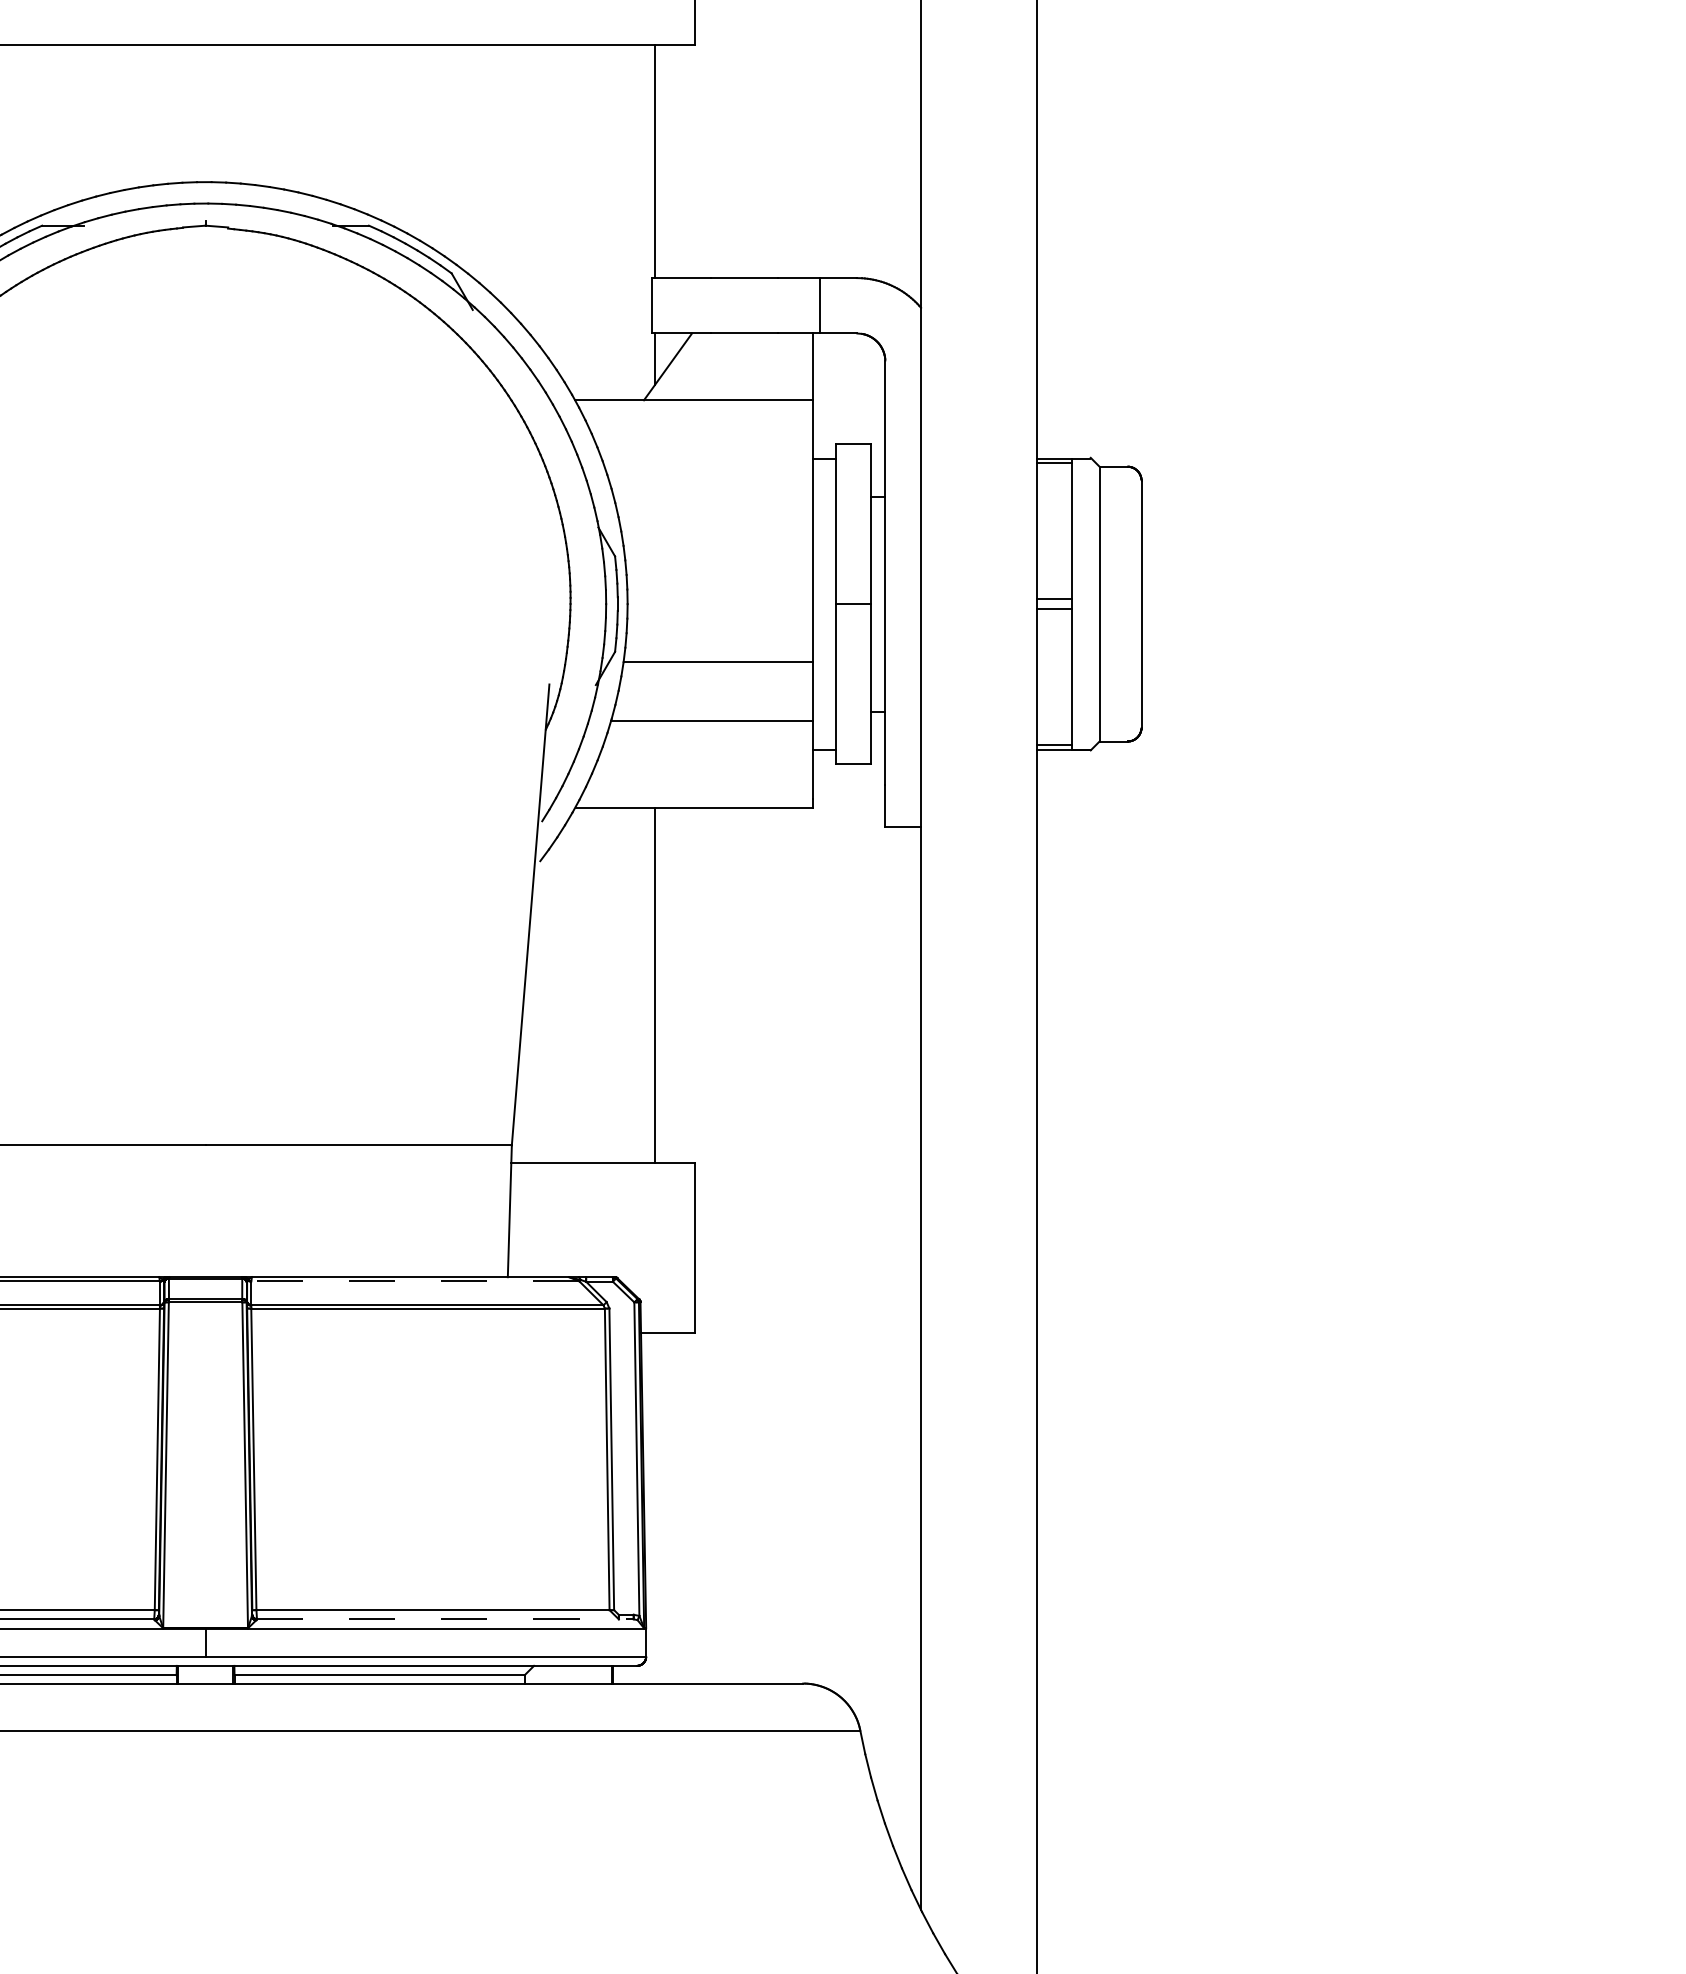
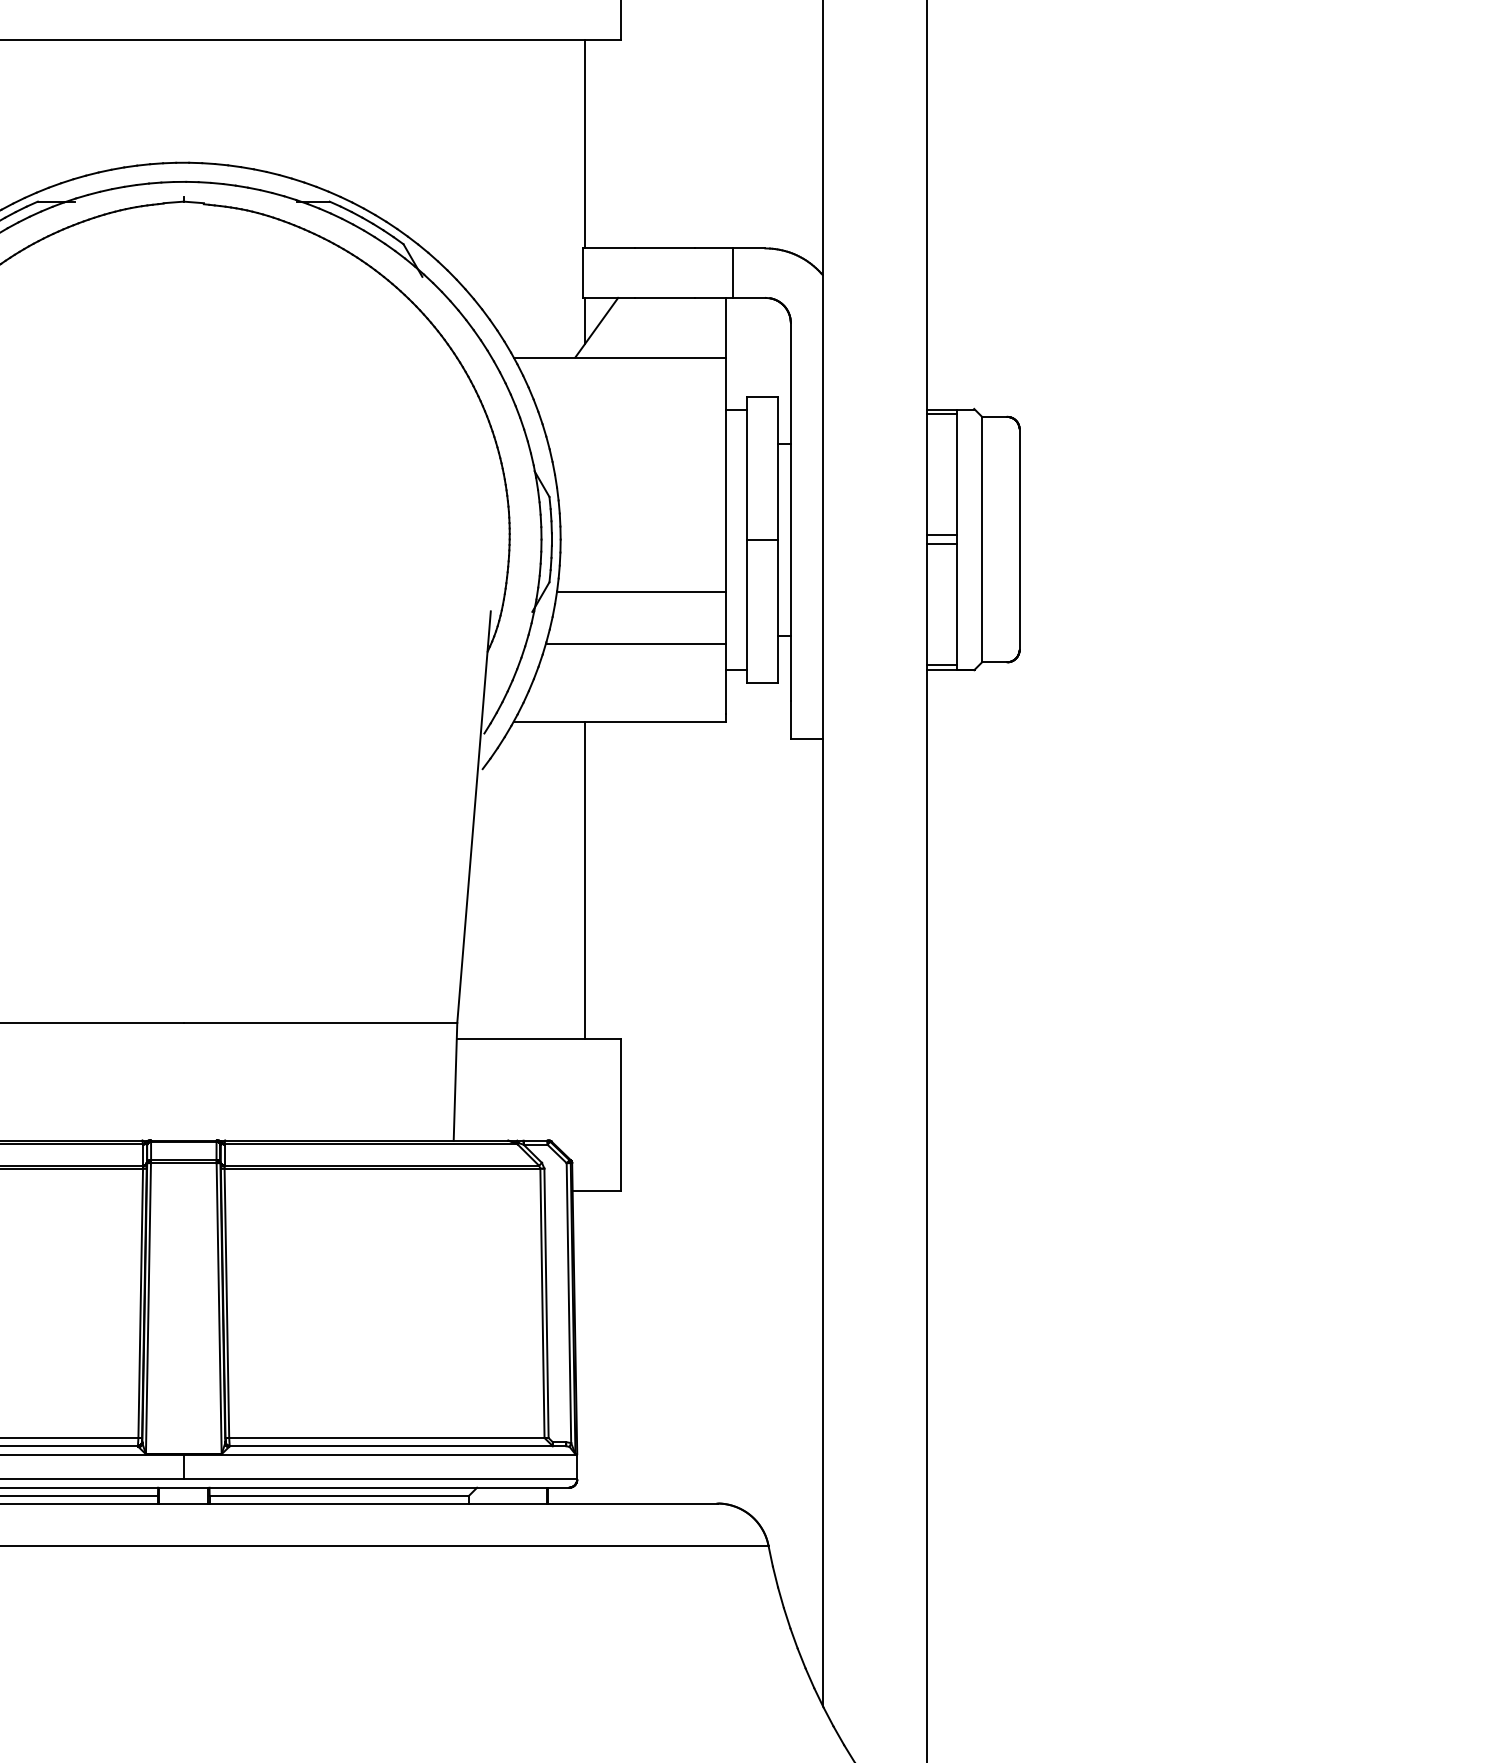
line: (414, 1281) -> (370, 1144), dashed -> solid
line: (445, 1619) -> (398, 1446), dashed -> solid

